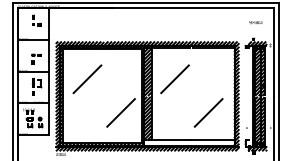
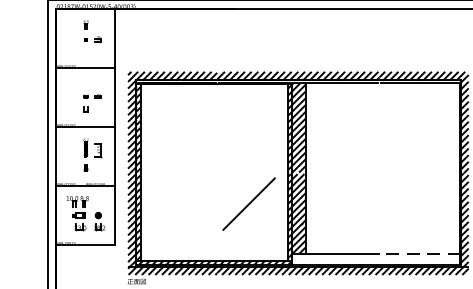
line: (87, 79) -> (186, 141), removed
line: (174, 79) -> (348, 141), removed
line: (208, 112) -> (411, 203), removed
line: (213, 139) -> (421, 253), solid -> dashed

